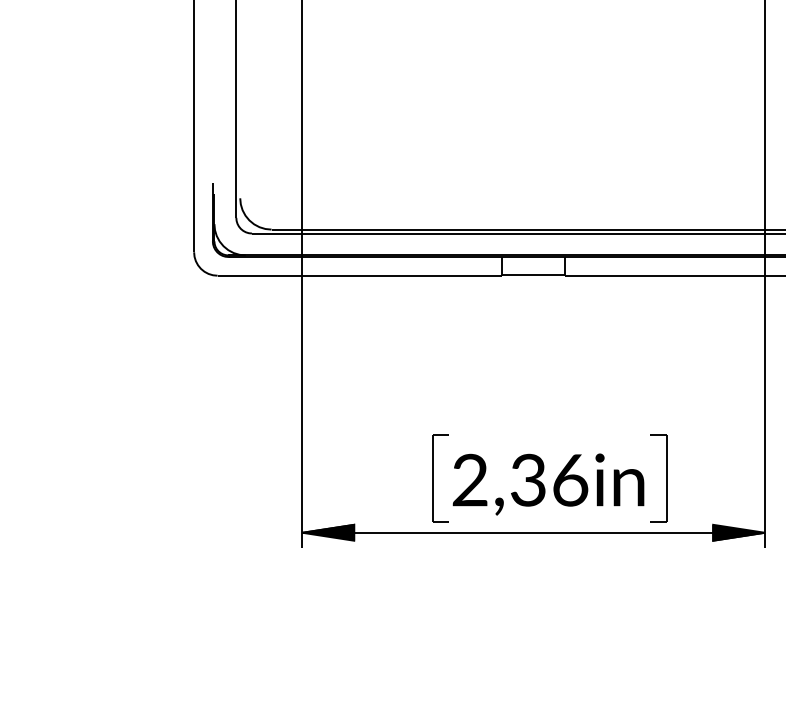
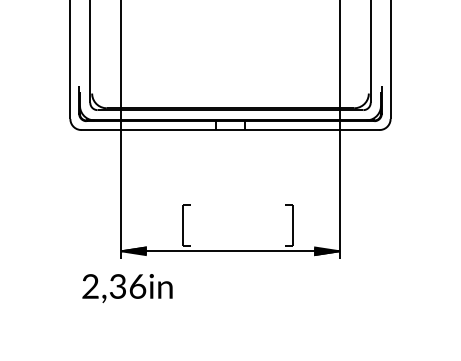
text: (548, 484) -> (127, 288), moved

